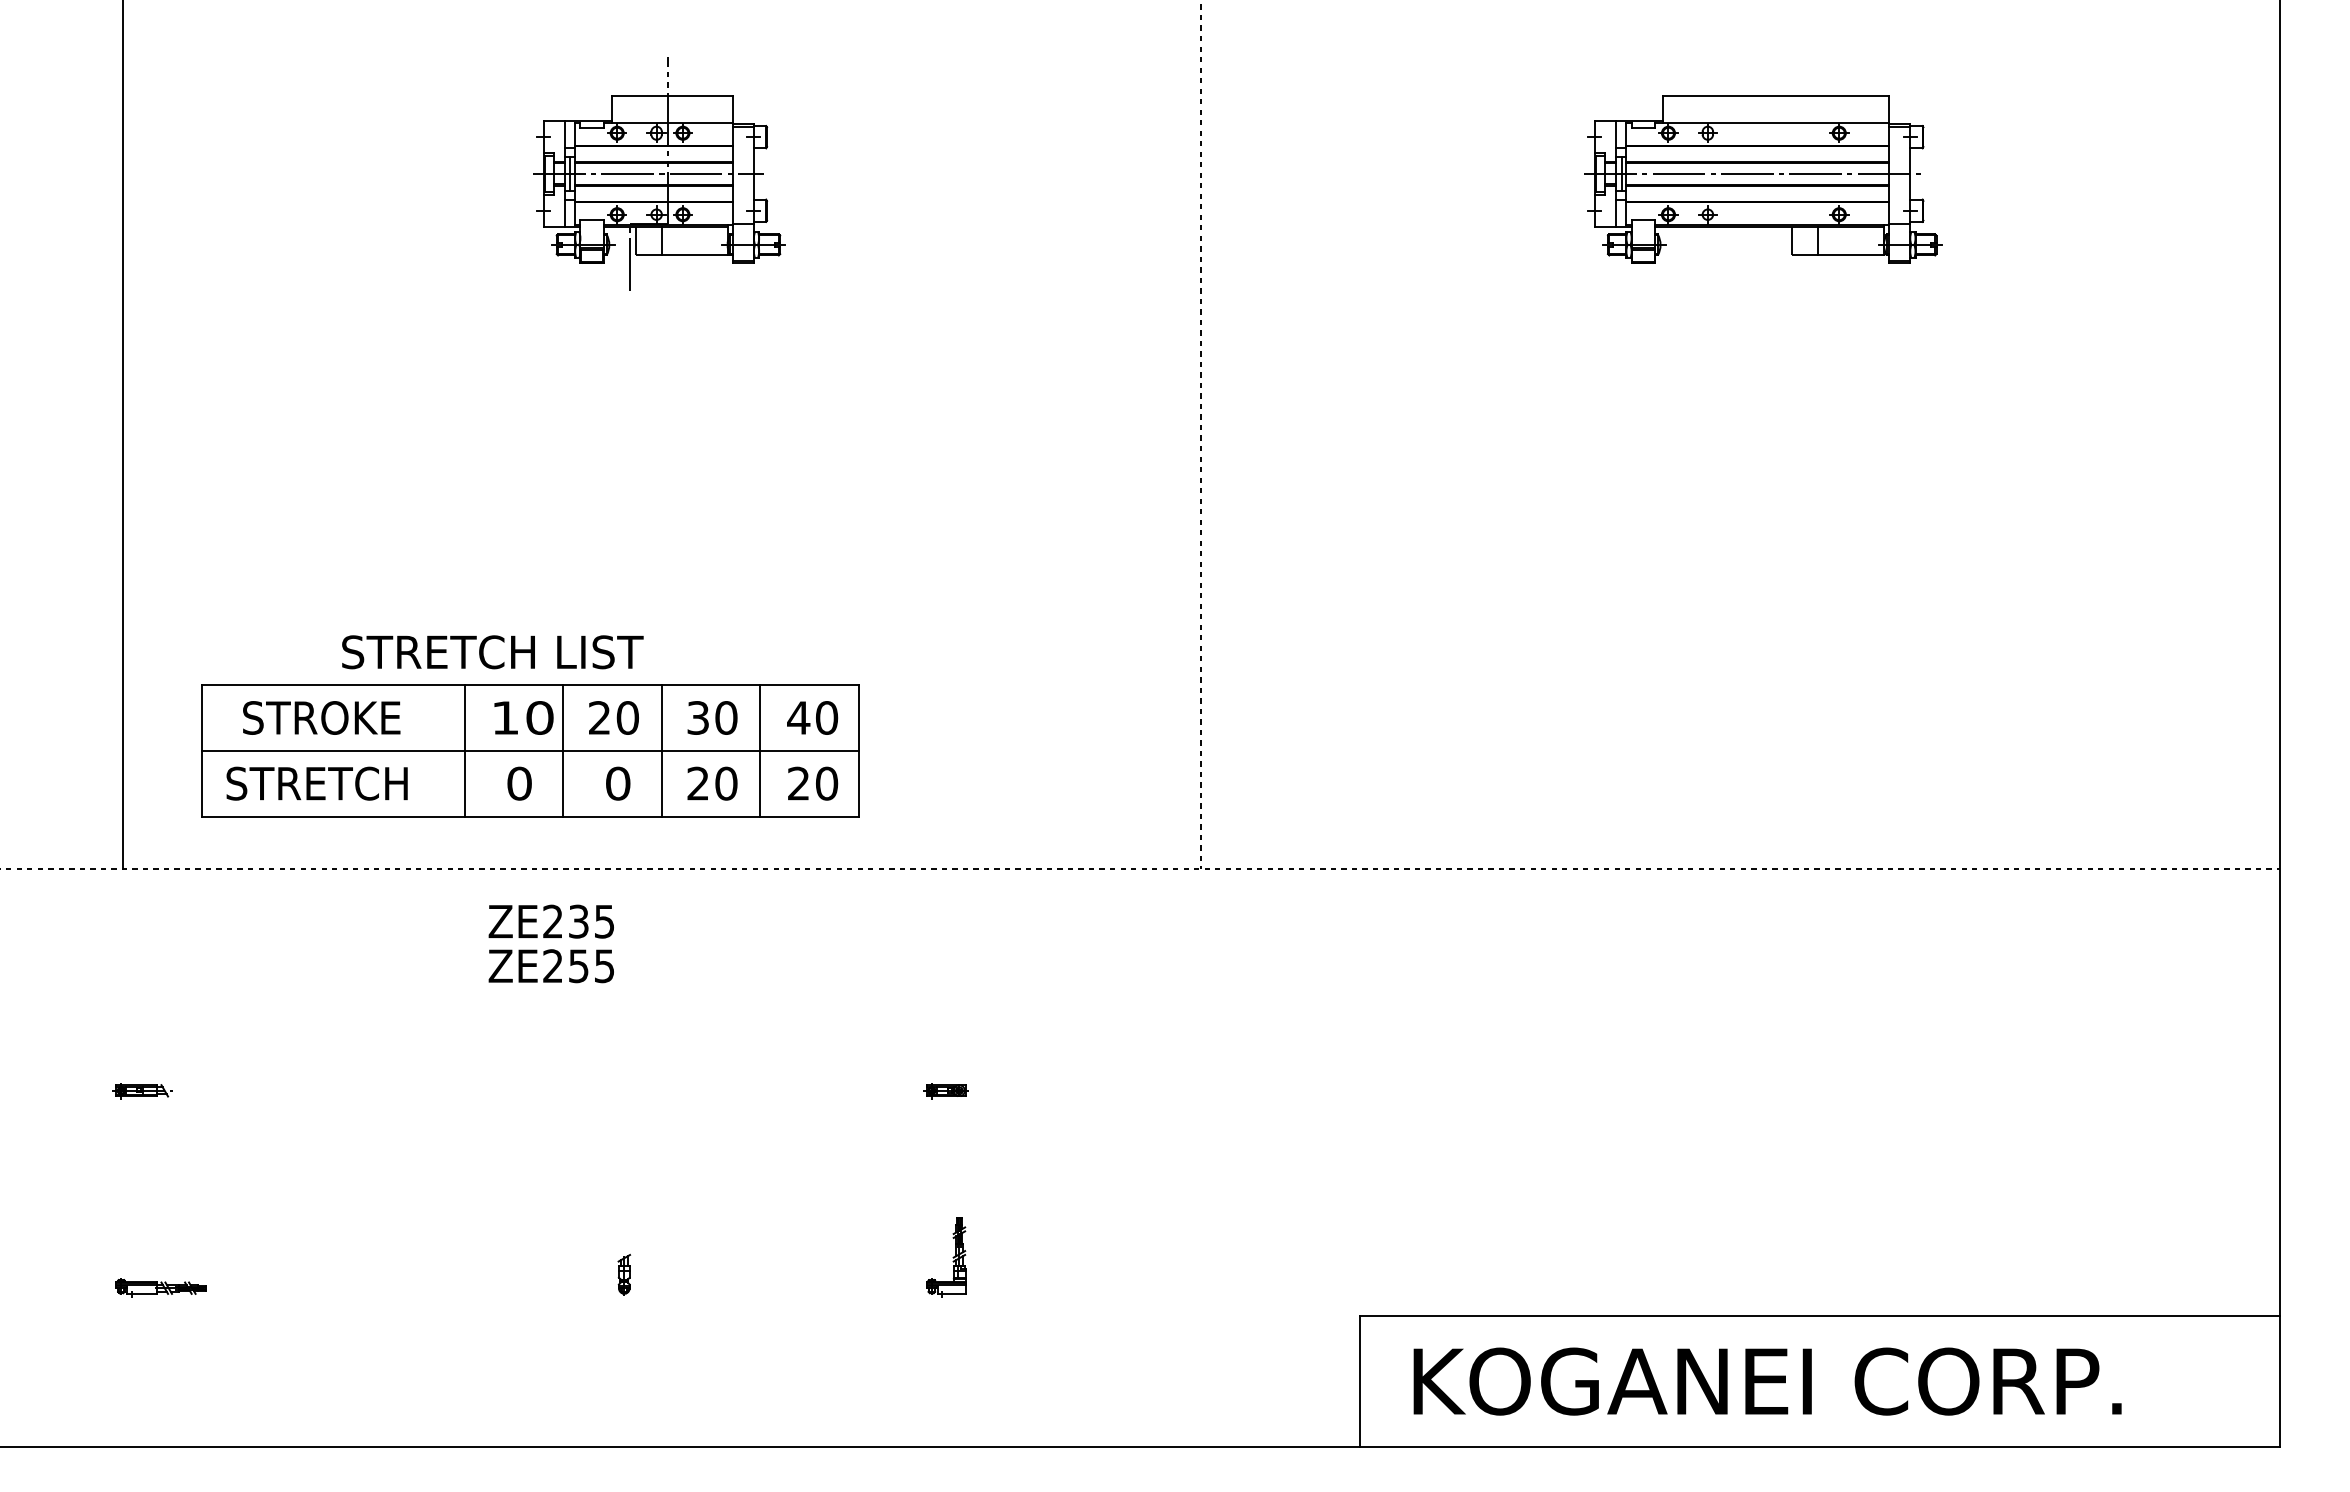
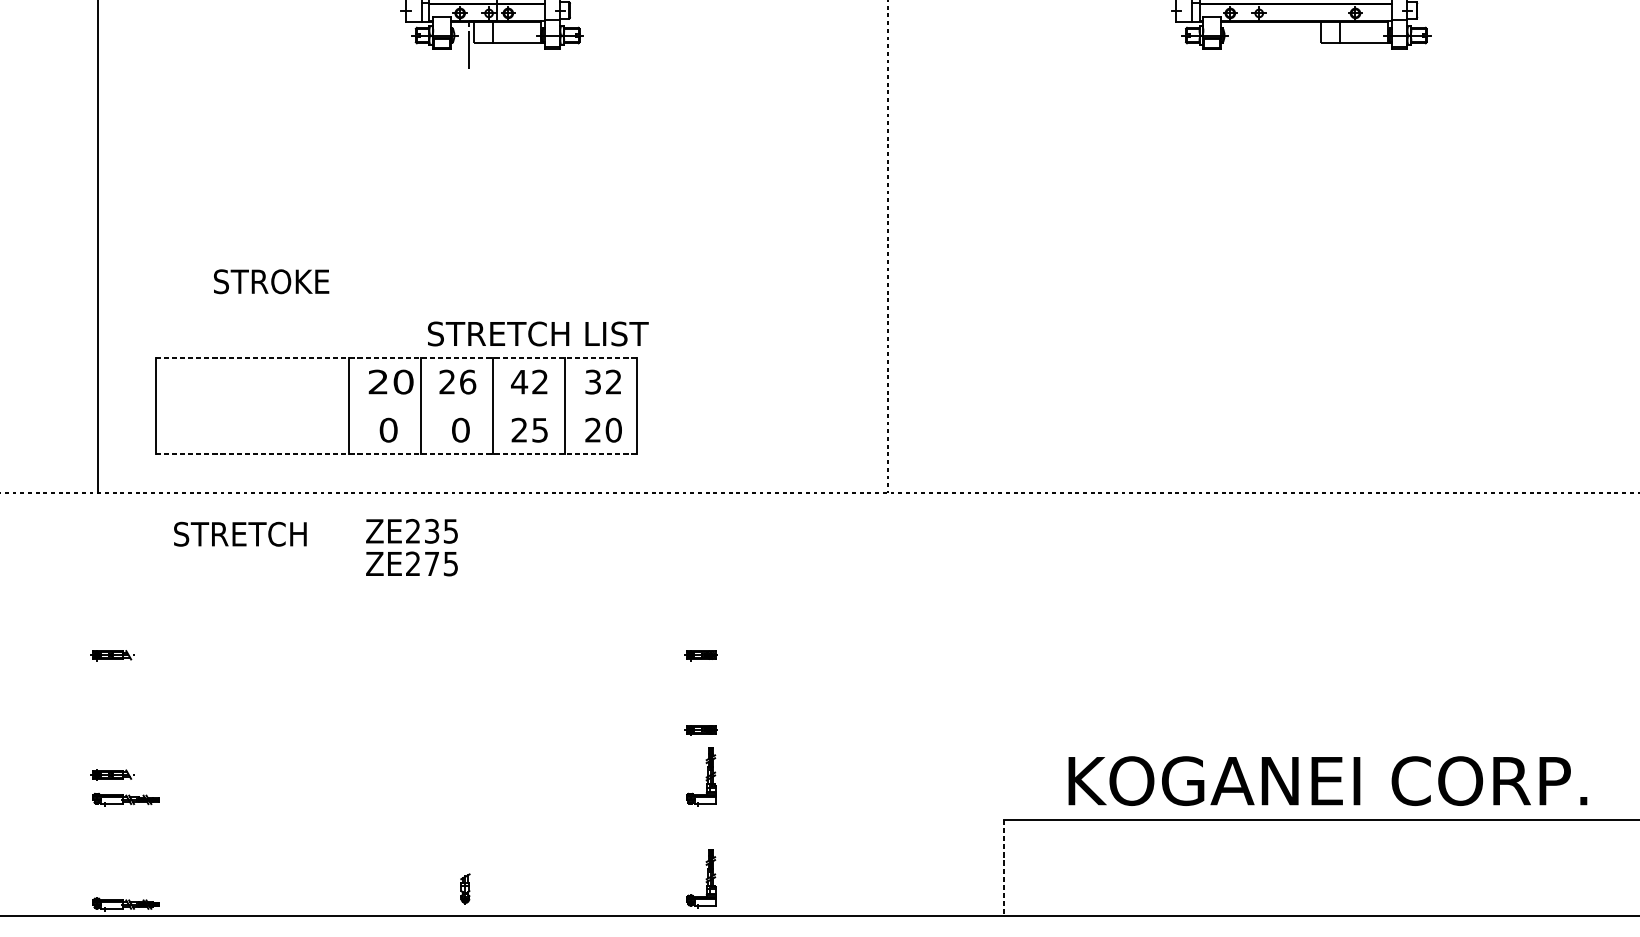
text: (492, 652) -> (538, 334), moved
line: (530, 685) -> (396, 358), solid -> dashed
text: (321, 717) -> (271, 281), moved
text: (504, 717) -> (377, 381), 10 -> 20
text: (627, 717) -> (467, 381), 20 -> 26
text: (711, 717) -> (529, 381), 30 -> 42
text: (812, 717) -> (603, 381), 40 -> 32
line: (530, 750) -> (396, 405), removed
text: (316, 783) -> (239, 534), moved
text: (726, 783) -> (540, 430), 20 -> 25
line: (530, 816) -> (396, 454), solid -> dashed
text: (578, 966) -> (431, 564), ZE255 -> ZE275
part: (945, 1193) -> (700, 730), added
part: (142, 1254) -> (112, 775), added
part: (623, 1274) -> (464, 888), moved
line: (1359, 1381) -> (1003, 868), solid -> dashed
text: (1767, 1381) -> (1327, 781), moved
part: (946, 1396) -> (701, 879), added
part: (160, 1430) -> (125, 904), added

